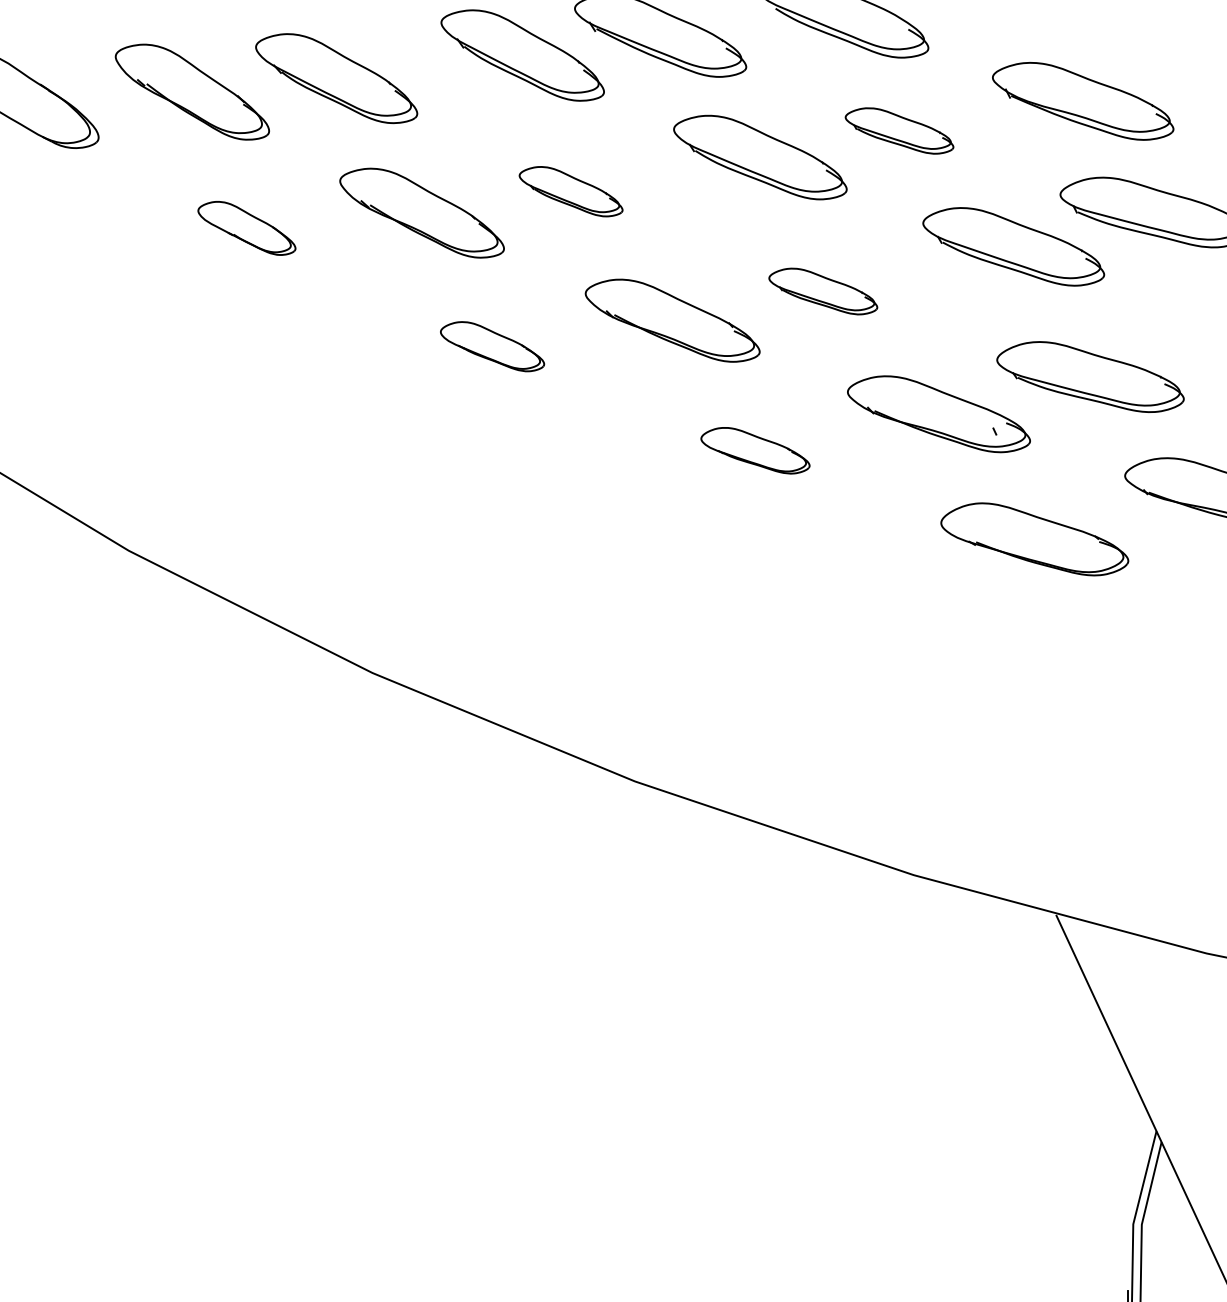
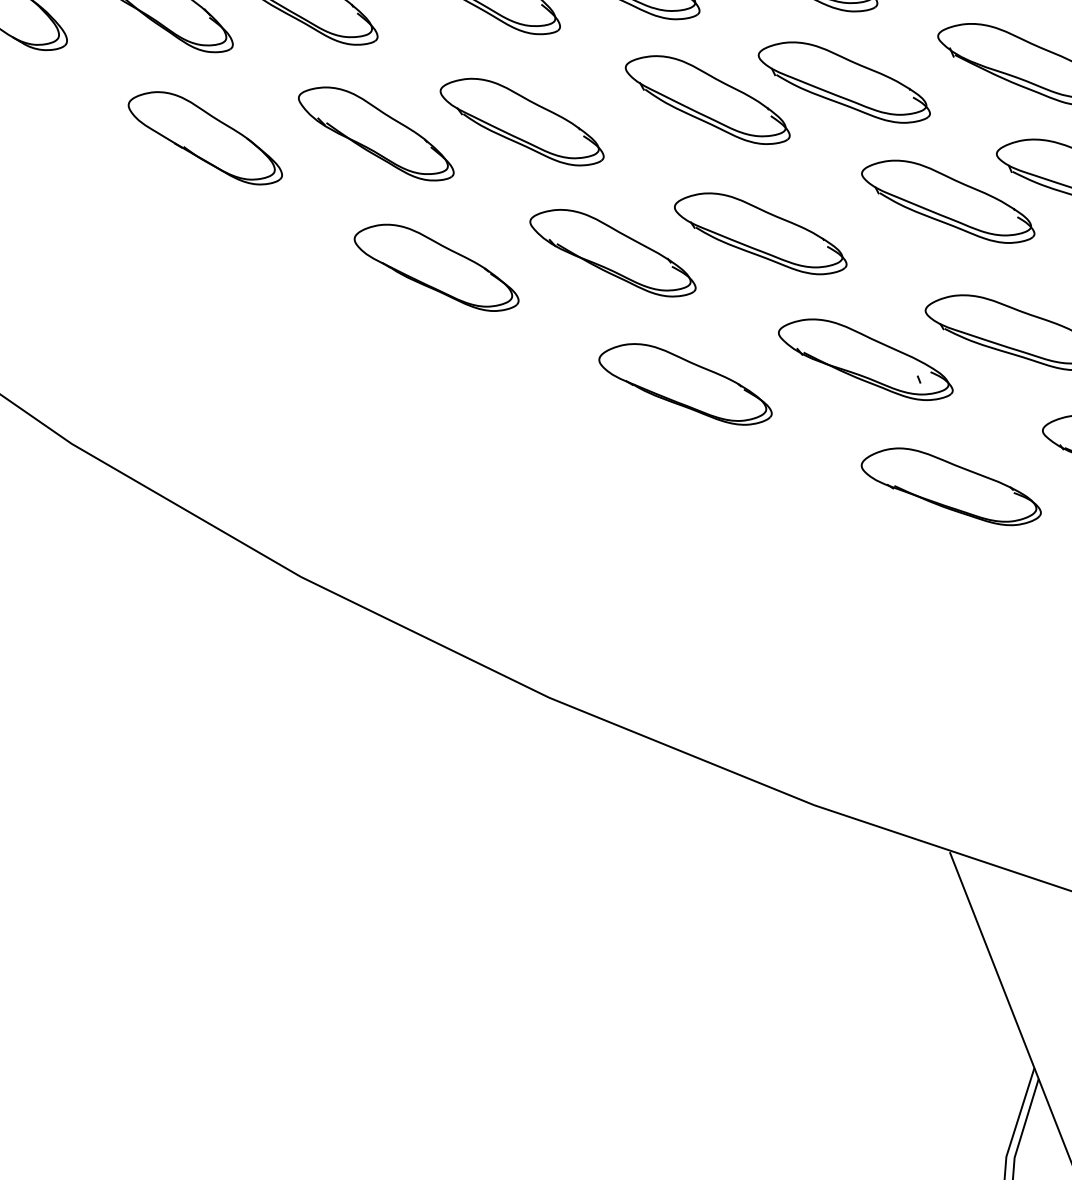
part: (899, 130) -> (844, 81), size x1.67
part: (570, 191) -> (521, 121), size x1.67
part: (246, 228) -> (205, 138), size x1.67
part: (823, 291) -> (761, 233), size x1.67
part: (492, 346) -> (436, 267), size x1.67
part: (755, 450) -> (685, 383), size x1.67

